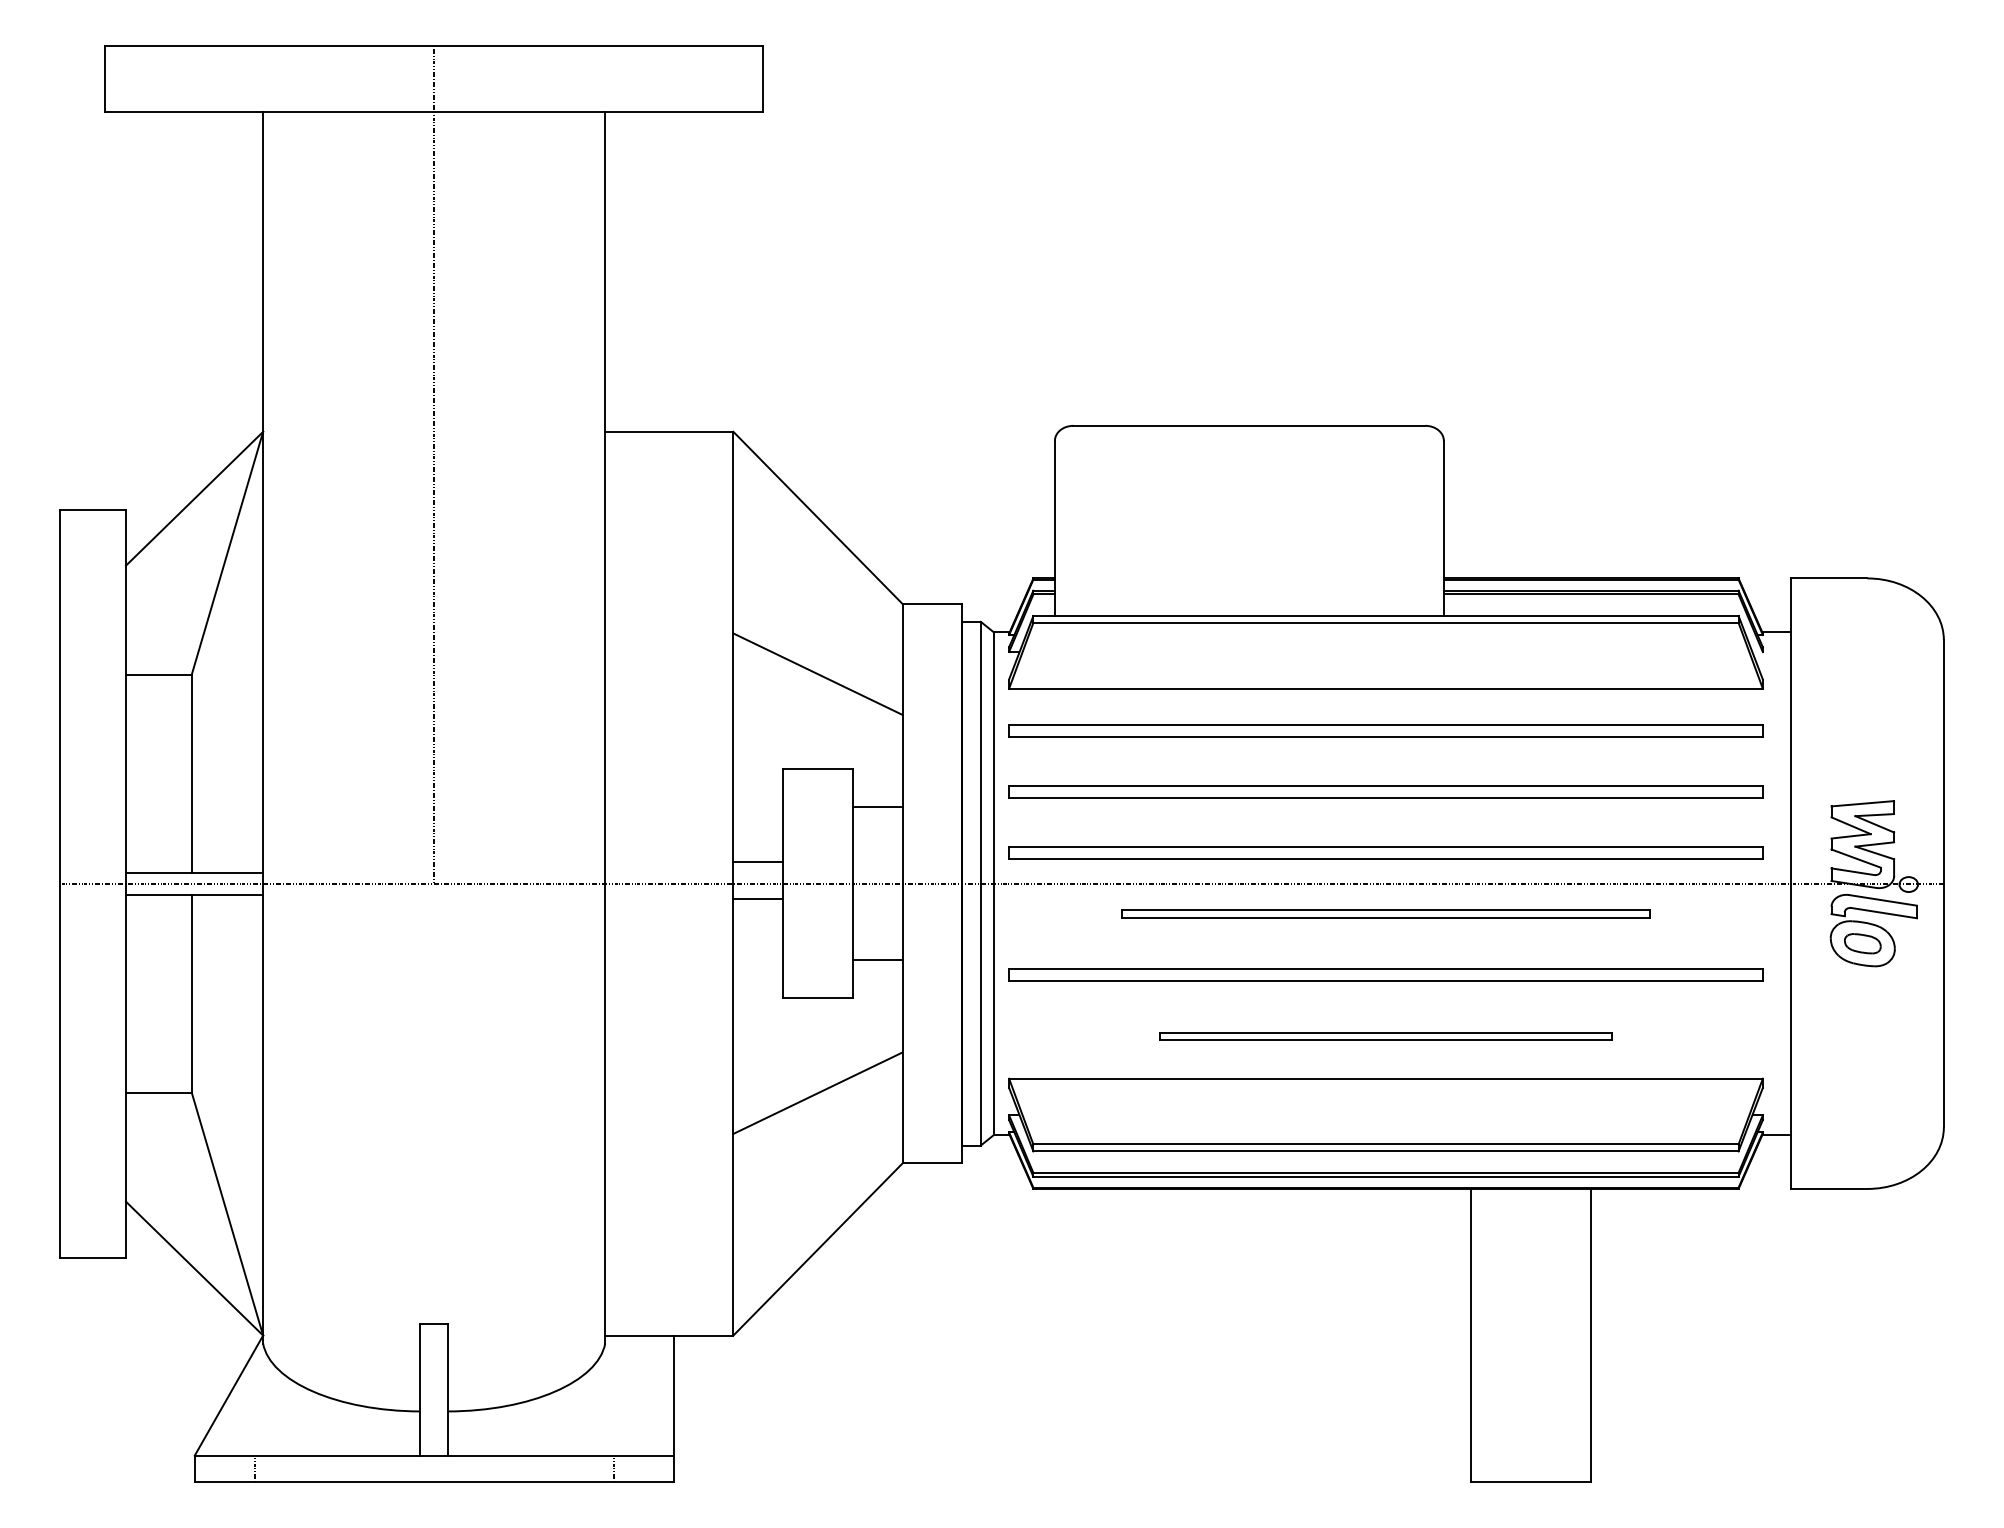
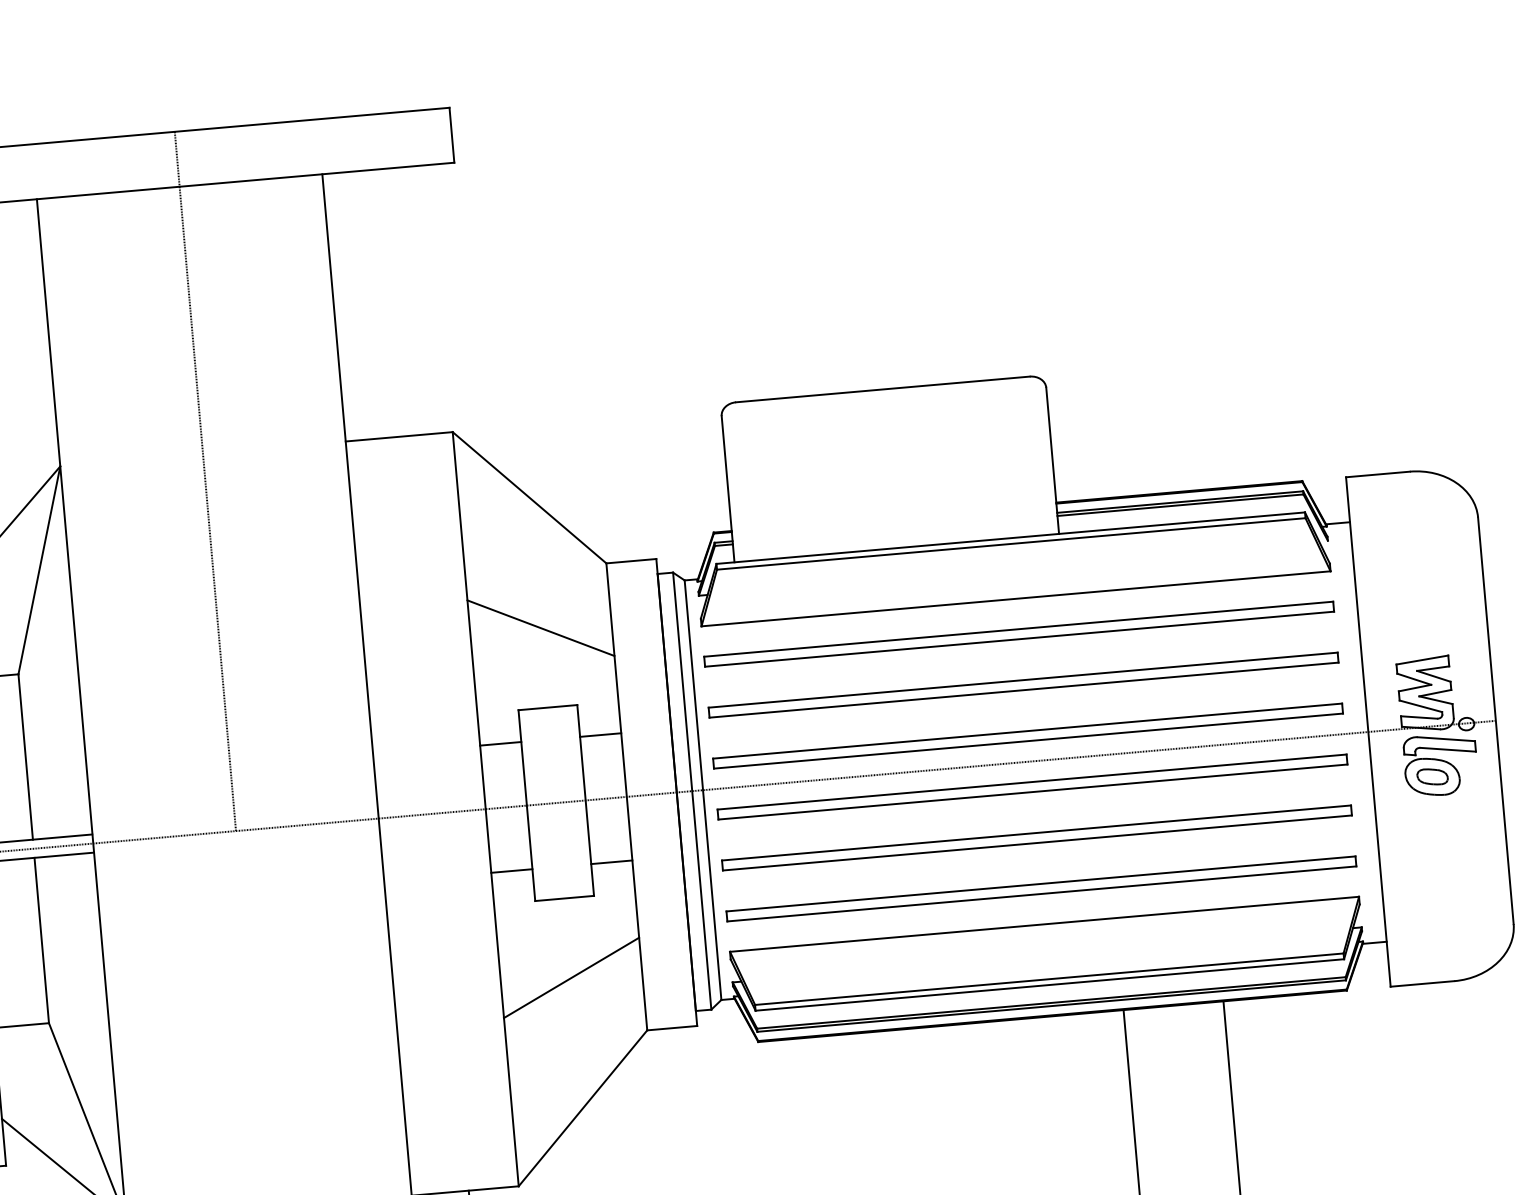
line: (757, 862) -> (500, 743), moved
line: (757, 898) -> (511, 870), moved
part: (1385, 913) -> (1032, 786), size x1.43
part: (1385, 1035) -> (1040, 888), size x1.67

